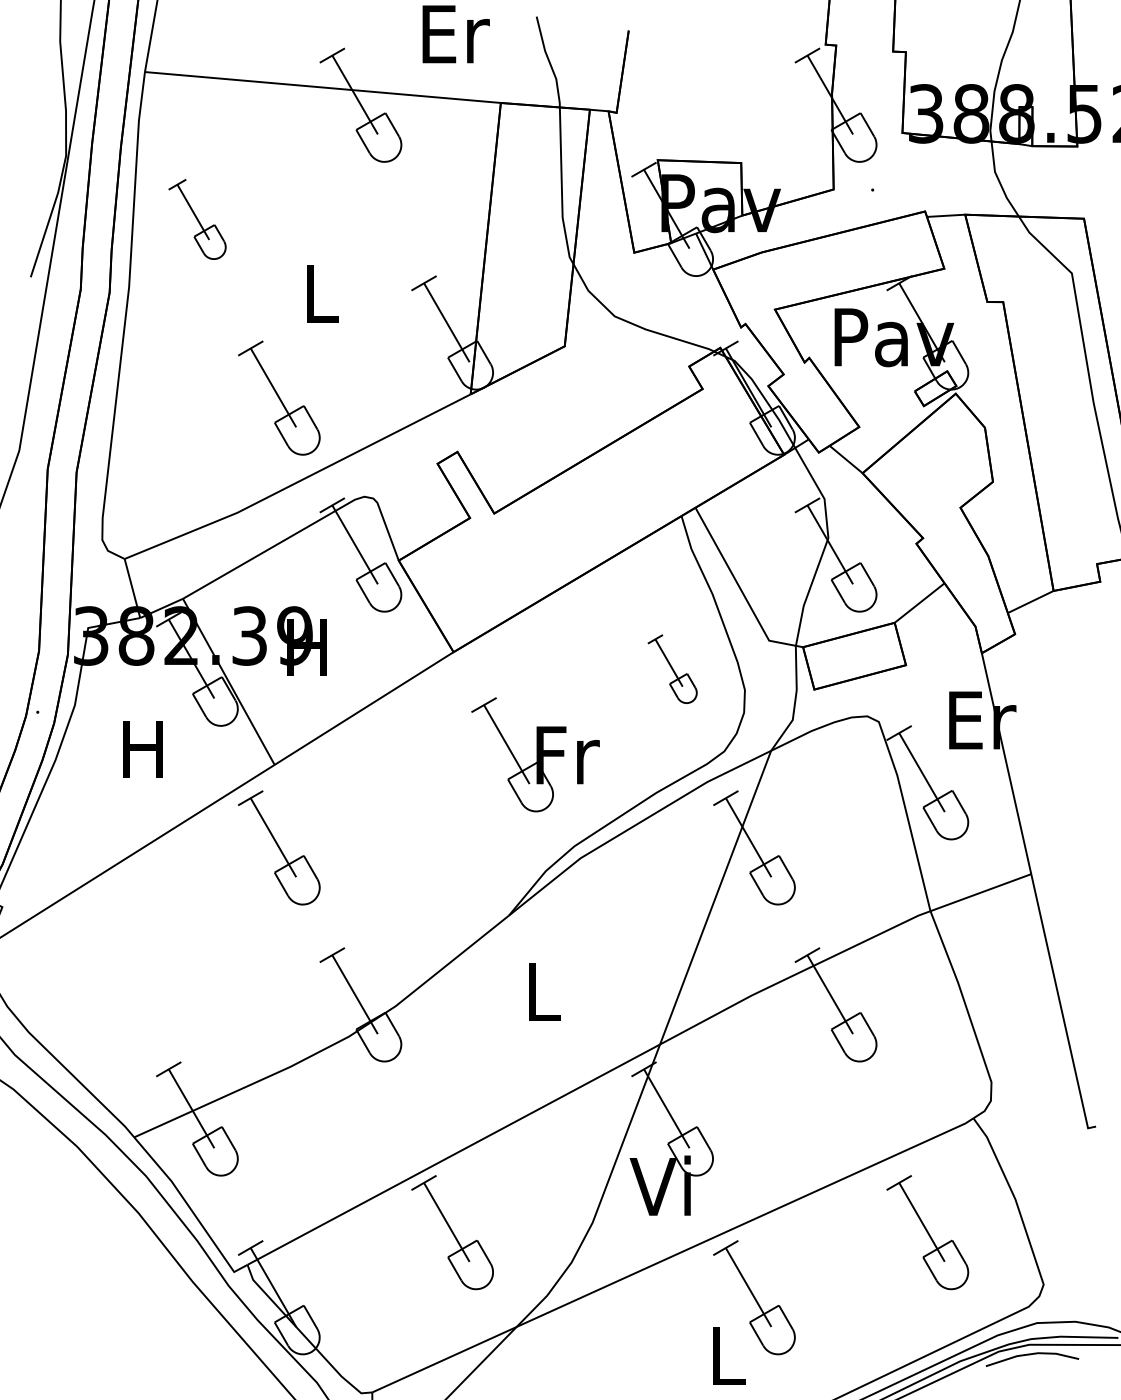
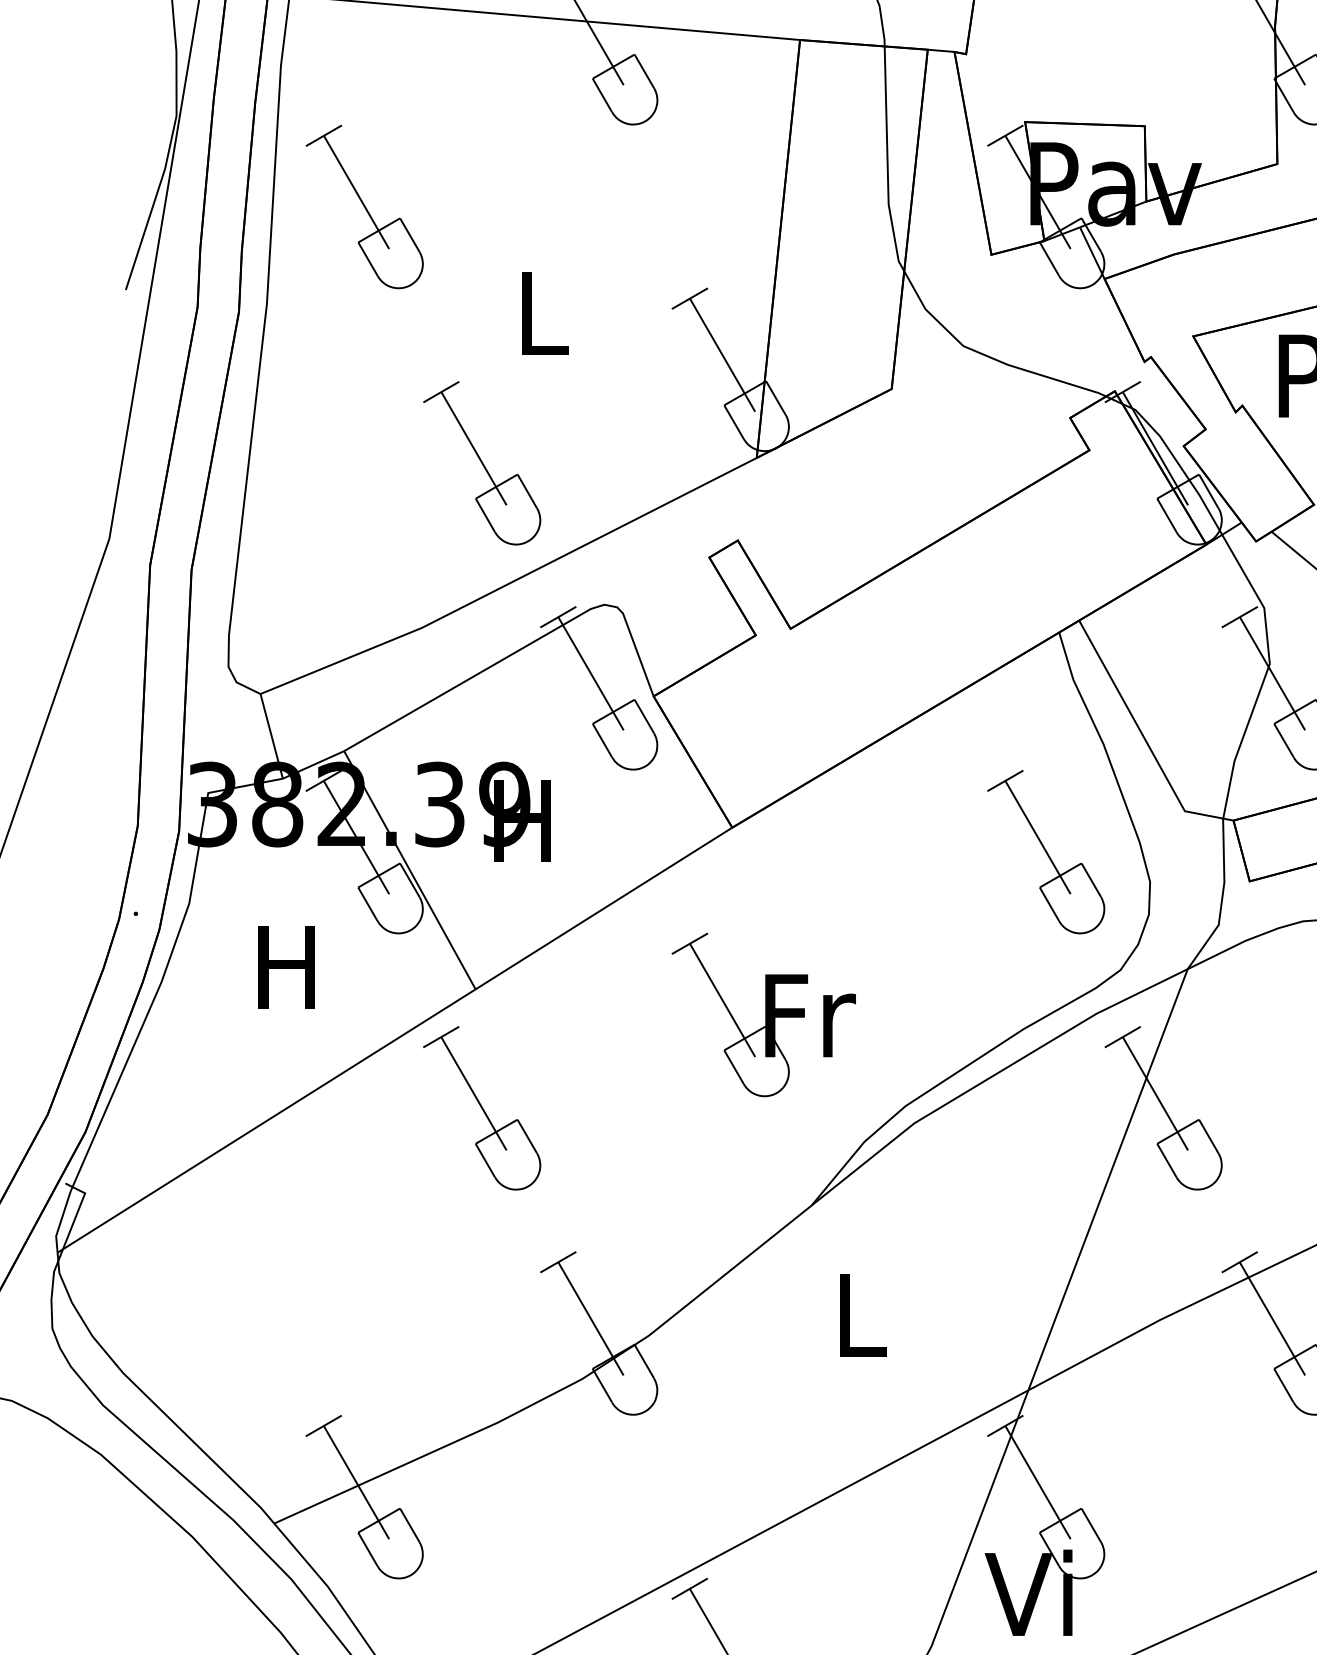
part: (197, 219) -> (364, 207), size x1.43
part: (672, 668) -> (1046, 851), size x1.67
part: (535, 754) -> (763, 1014), moved

